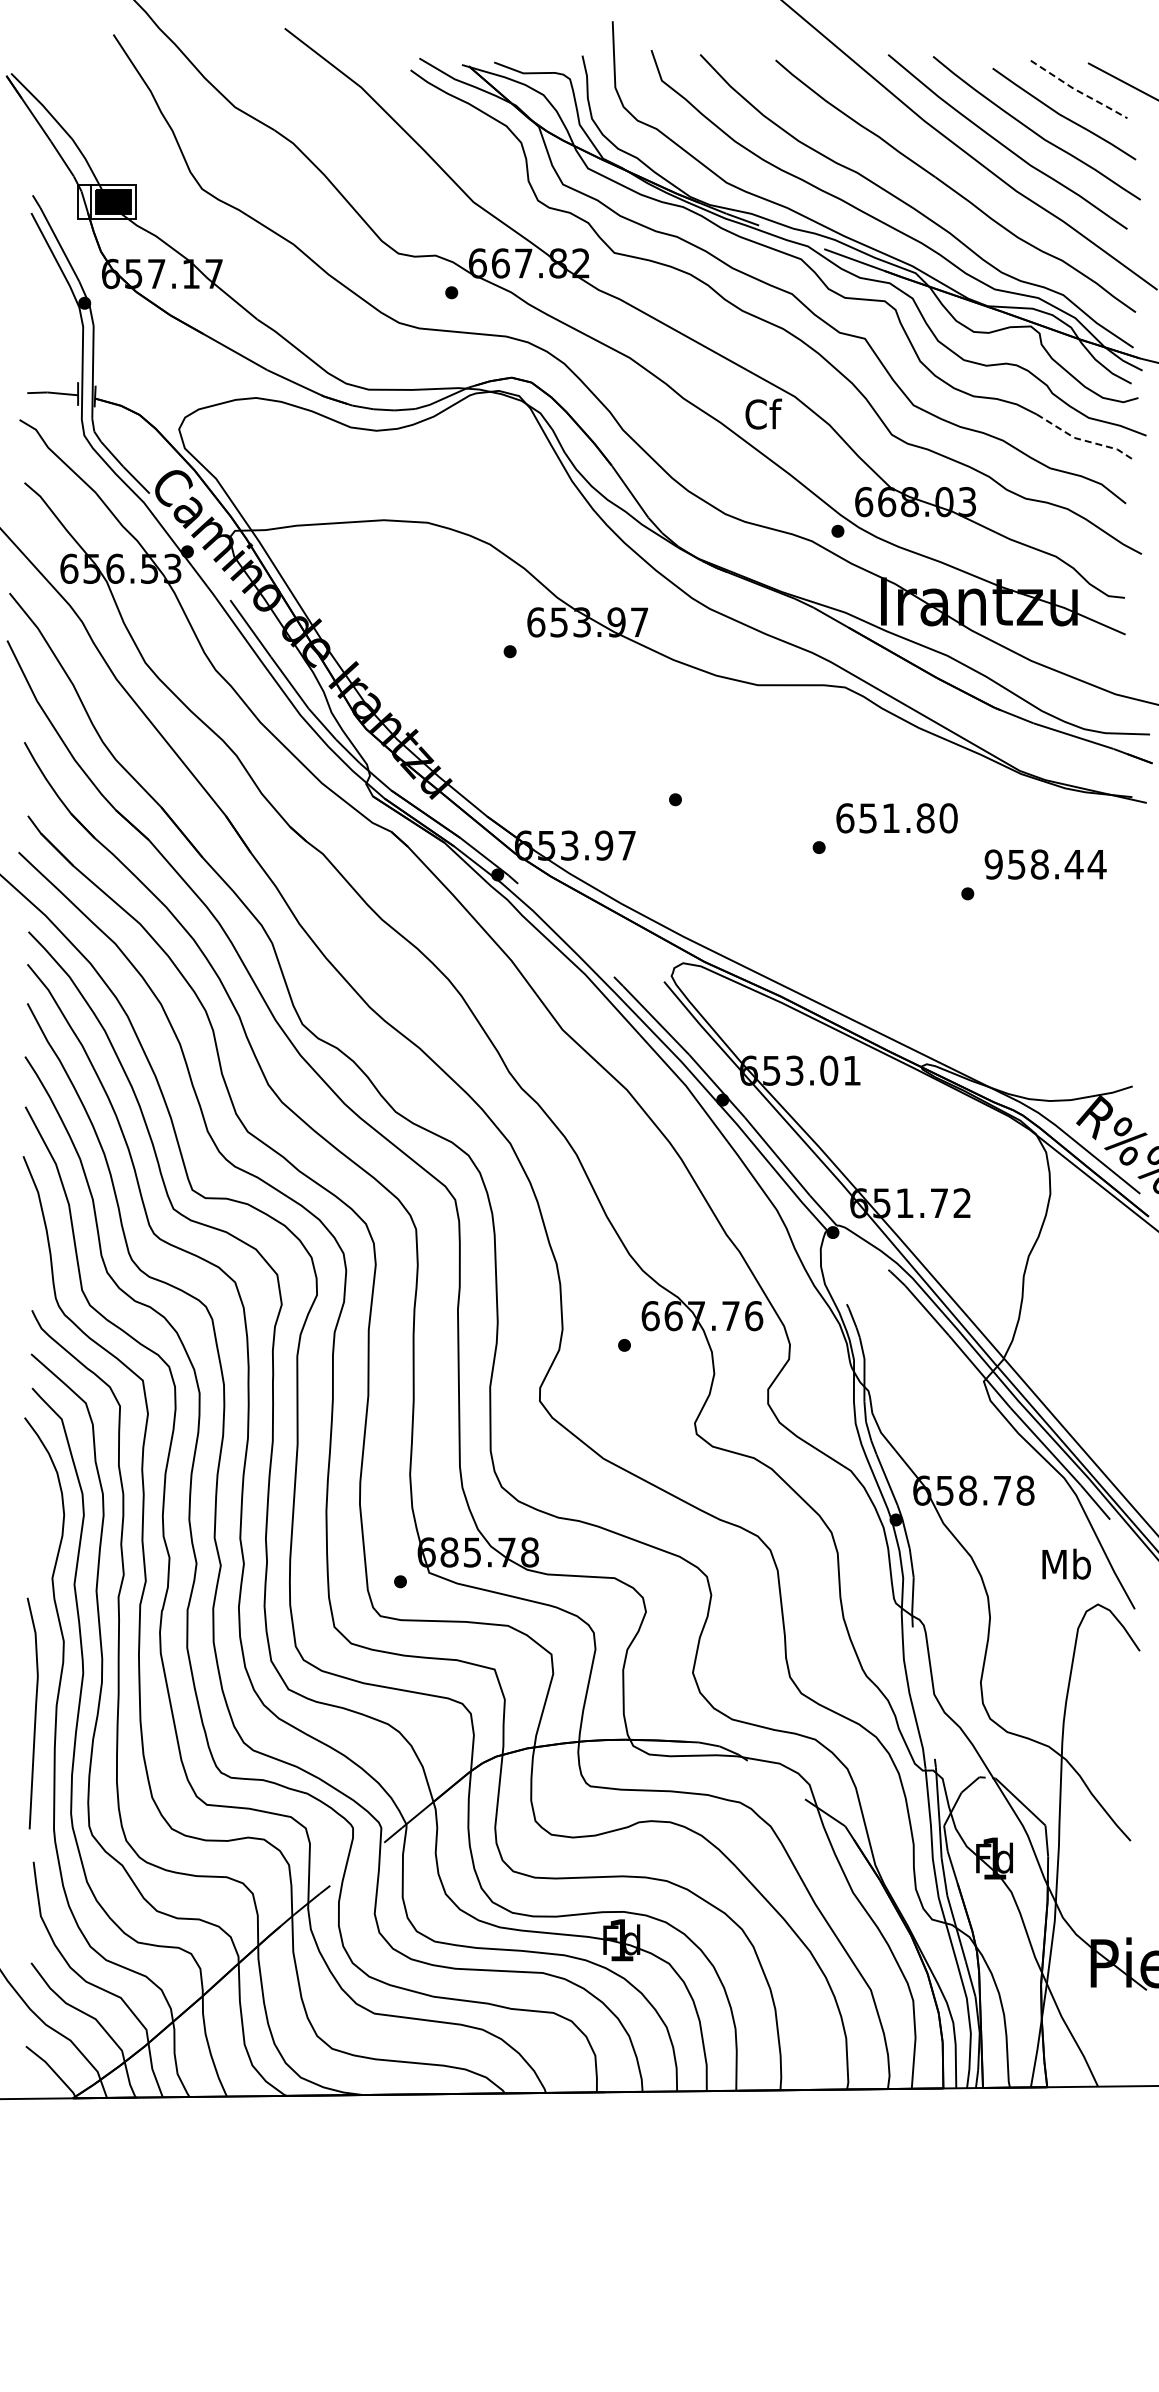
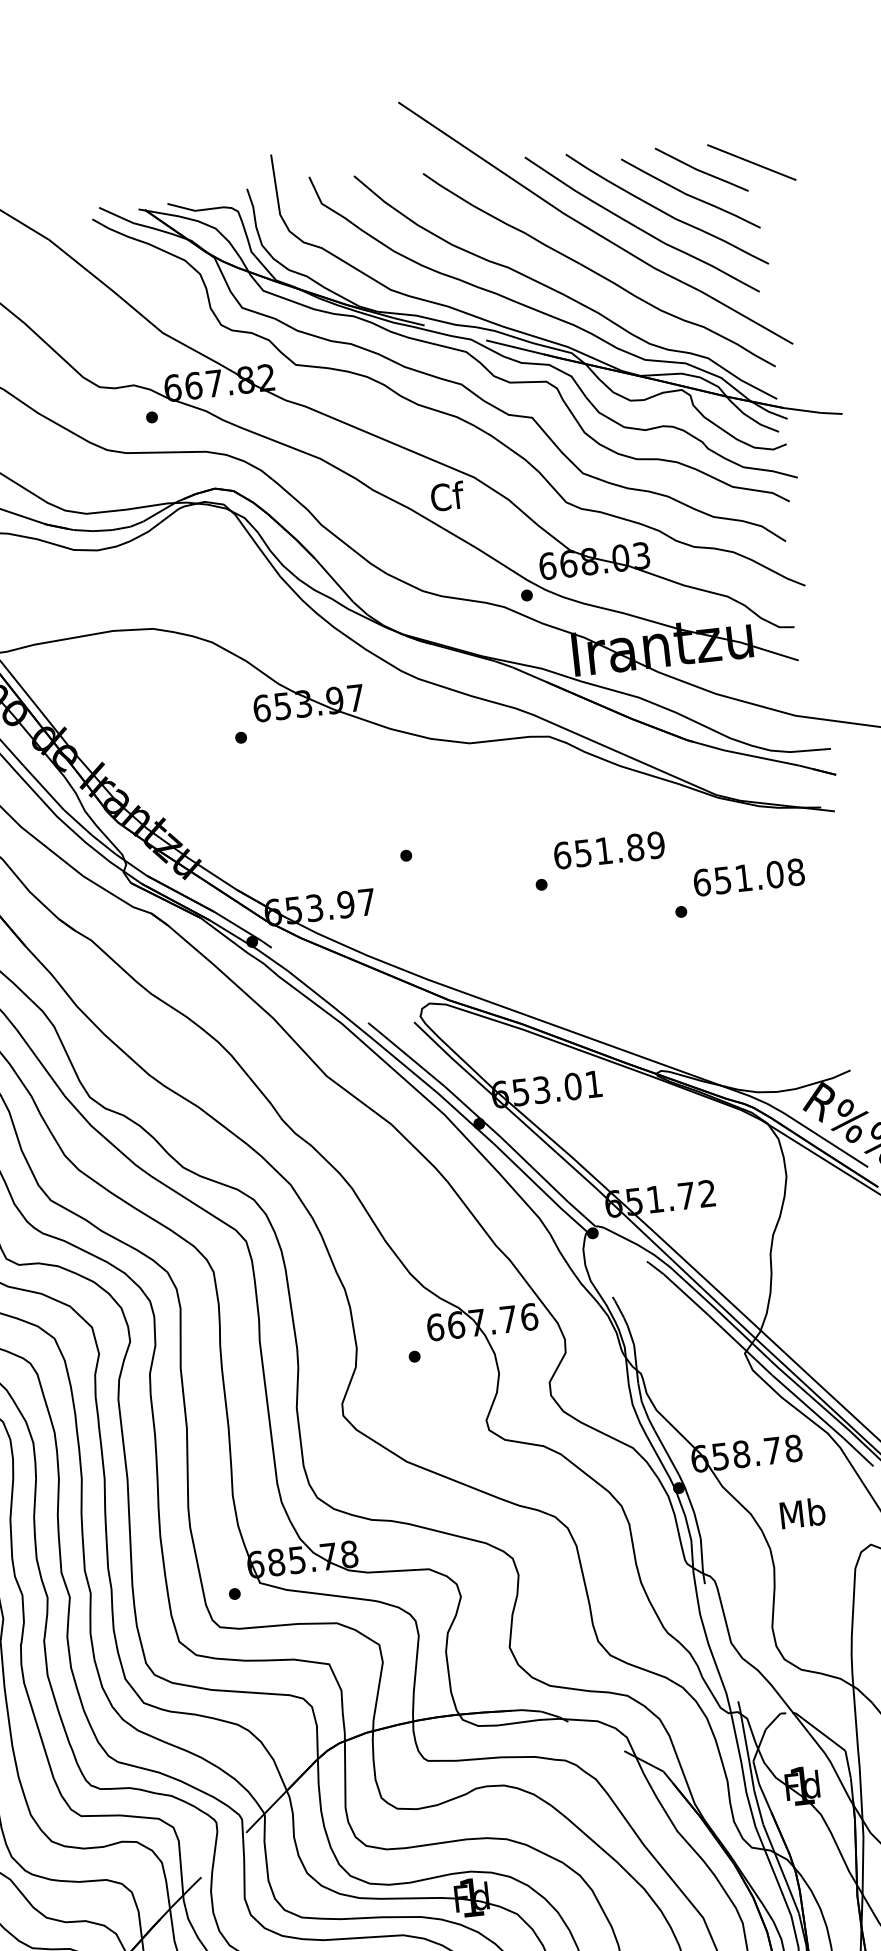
line: (1078, 91) -> (701, 171), dashed -> solid
line: (1085, 440) -> (742, 488), dashed -> solid
text: (948, 818) -> (656, 845), 651.80 -> 651.89
text: (1045, 864) -> (749, 877), 958.44 -> 651.08
text: (1066, 1563) -> (802, 1512), moved

